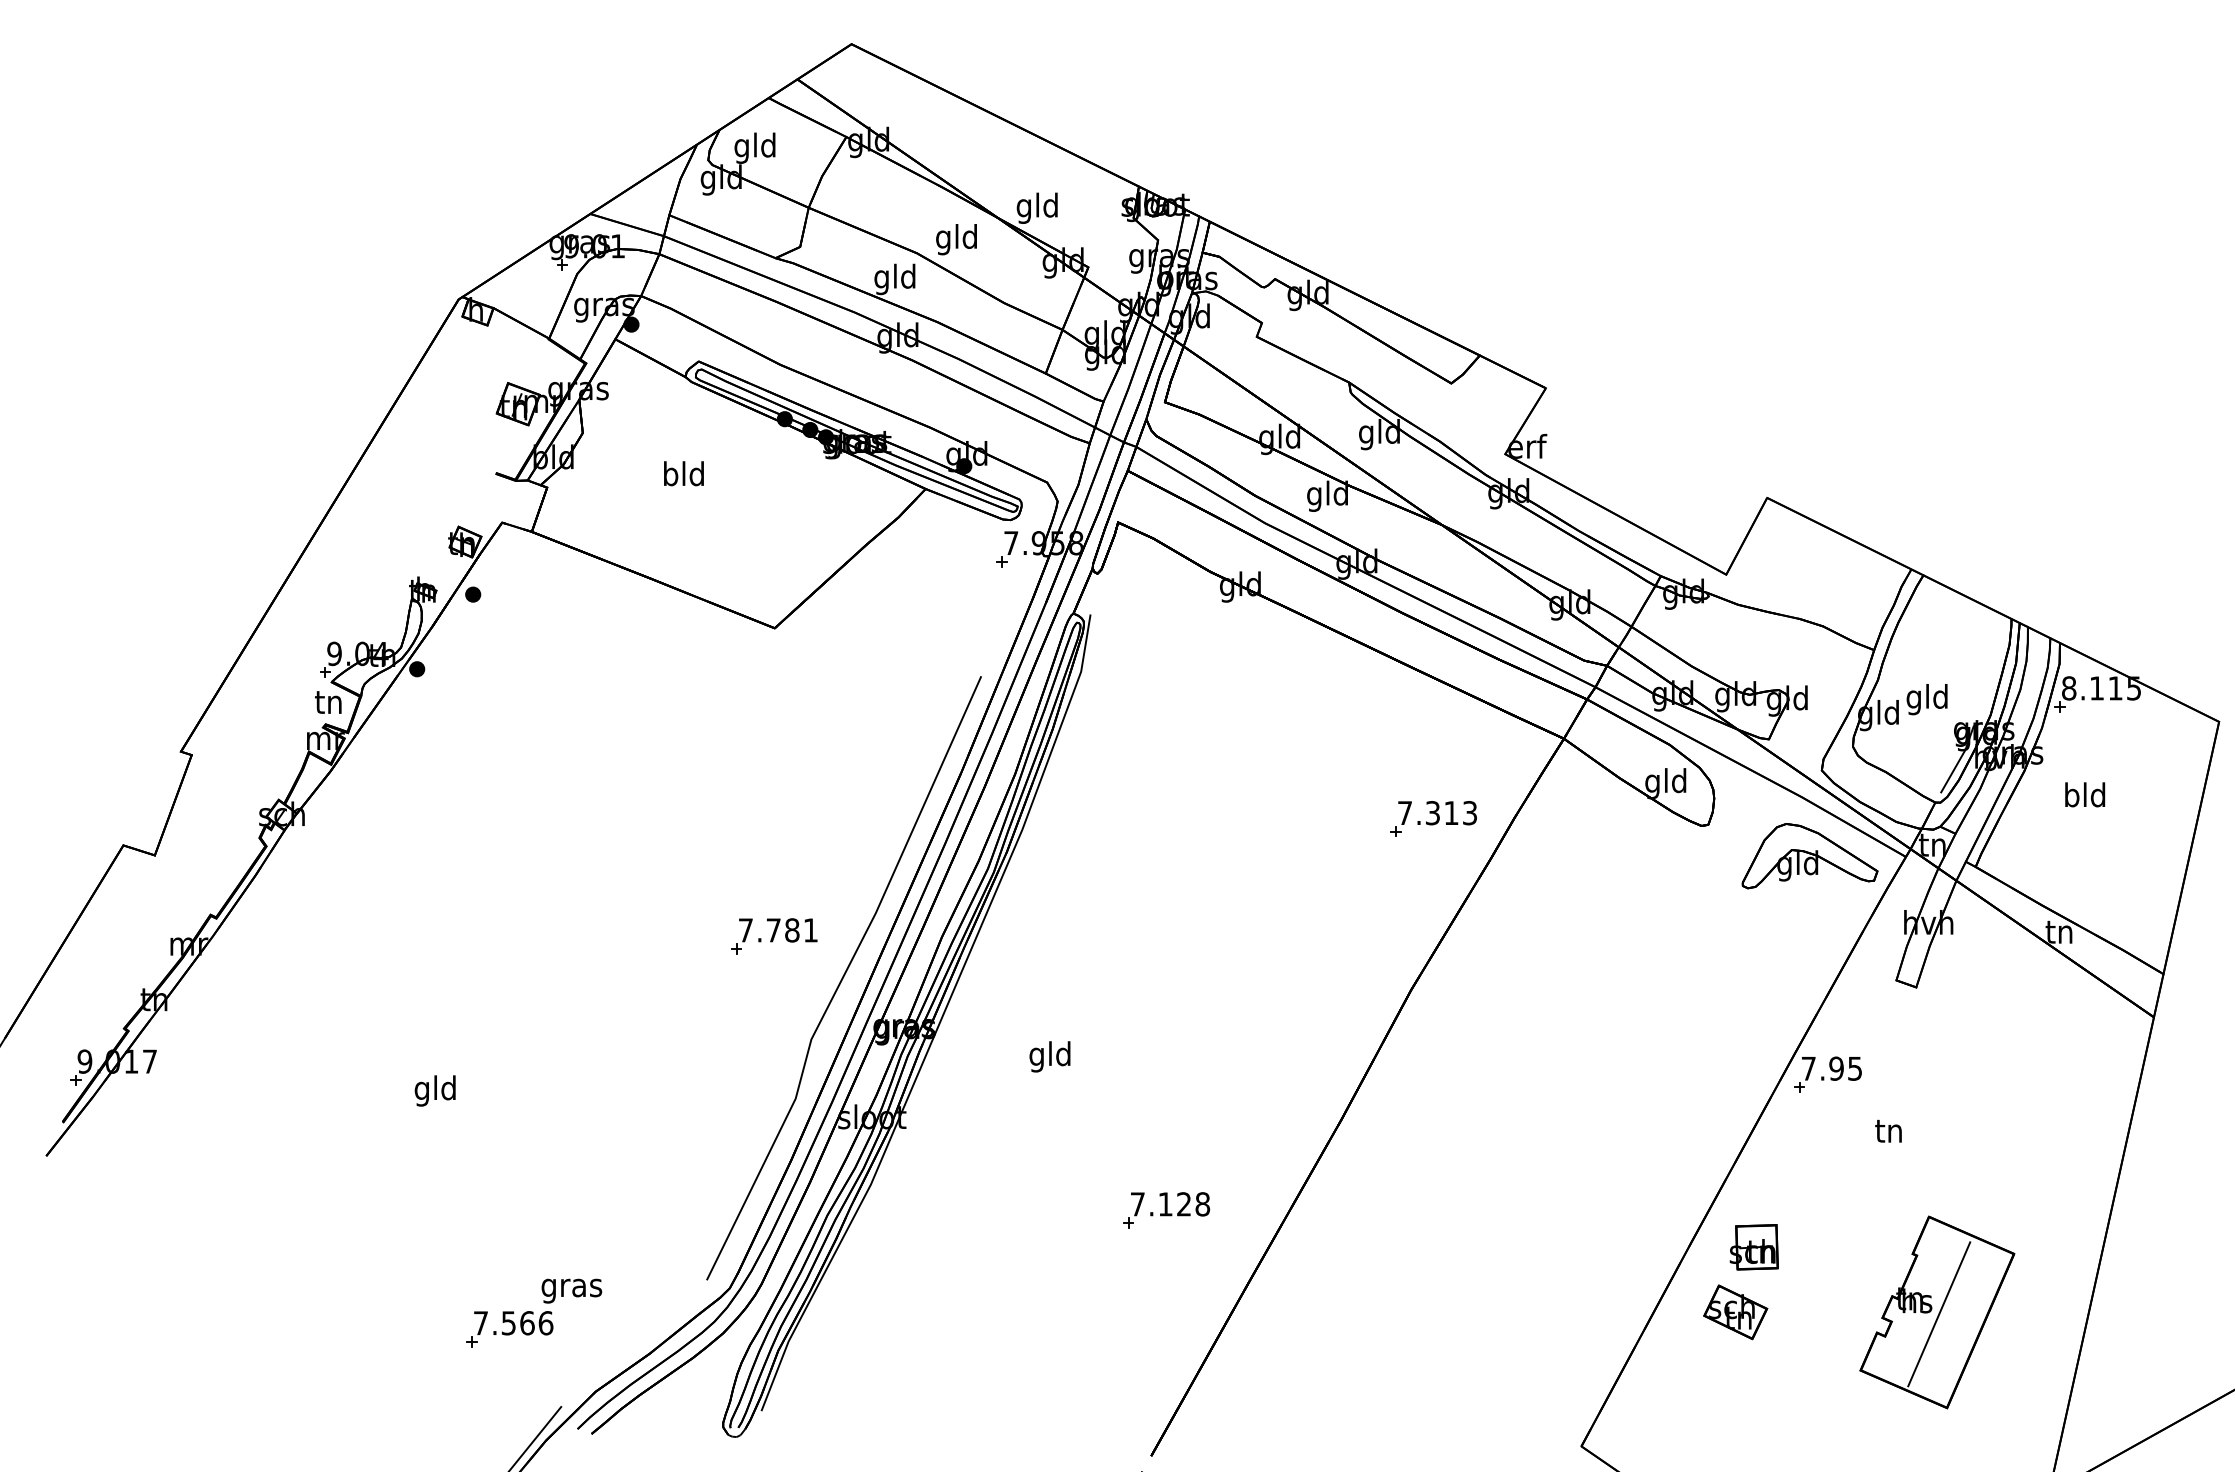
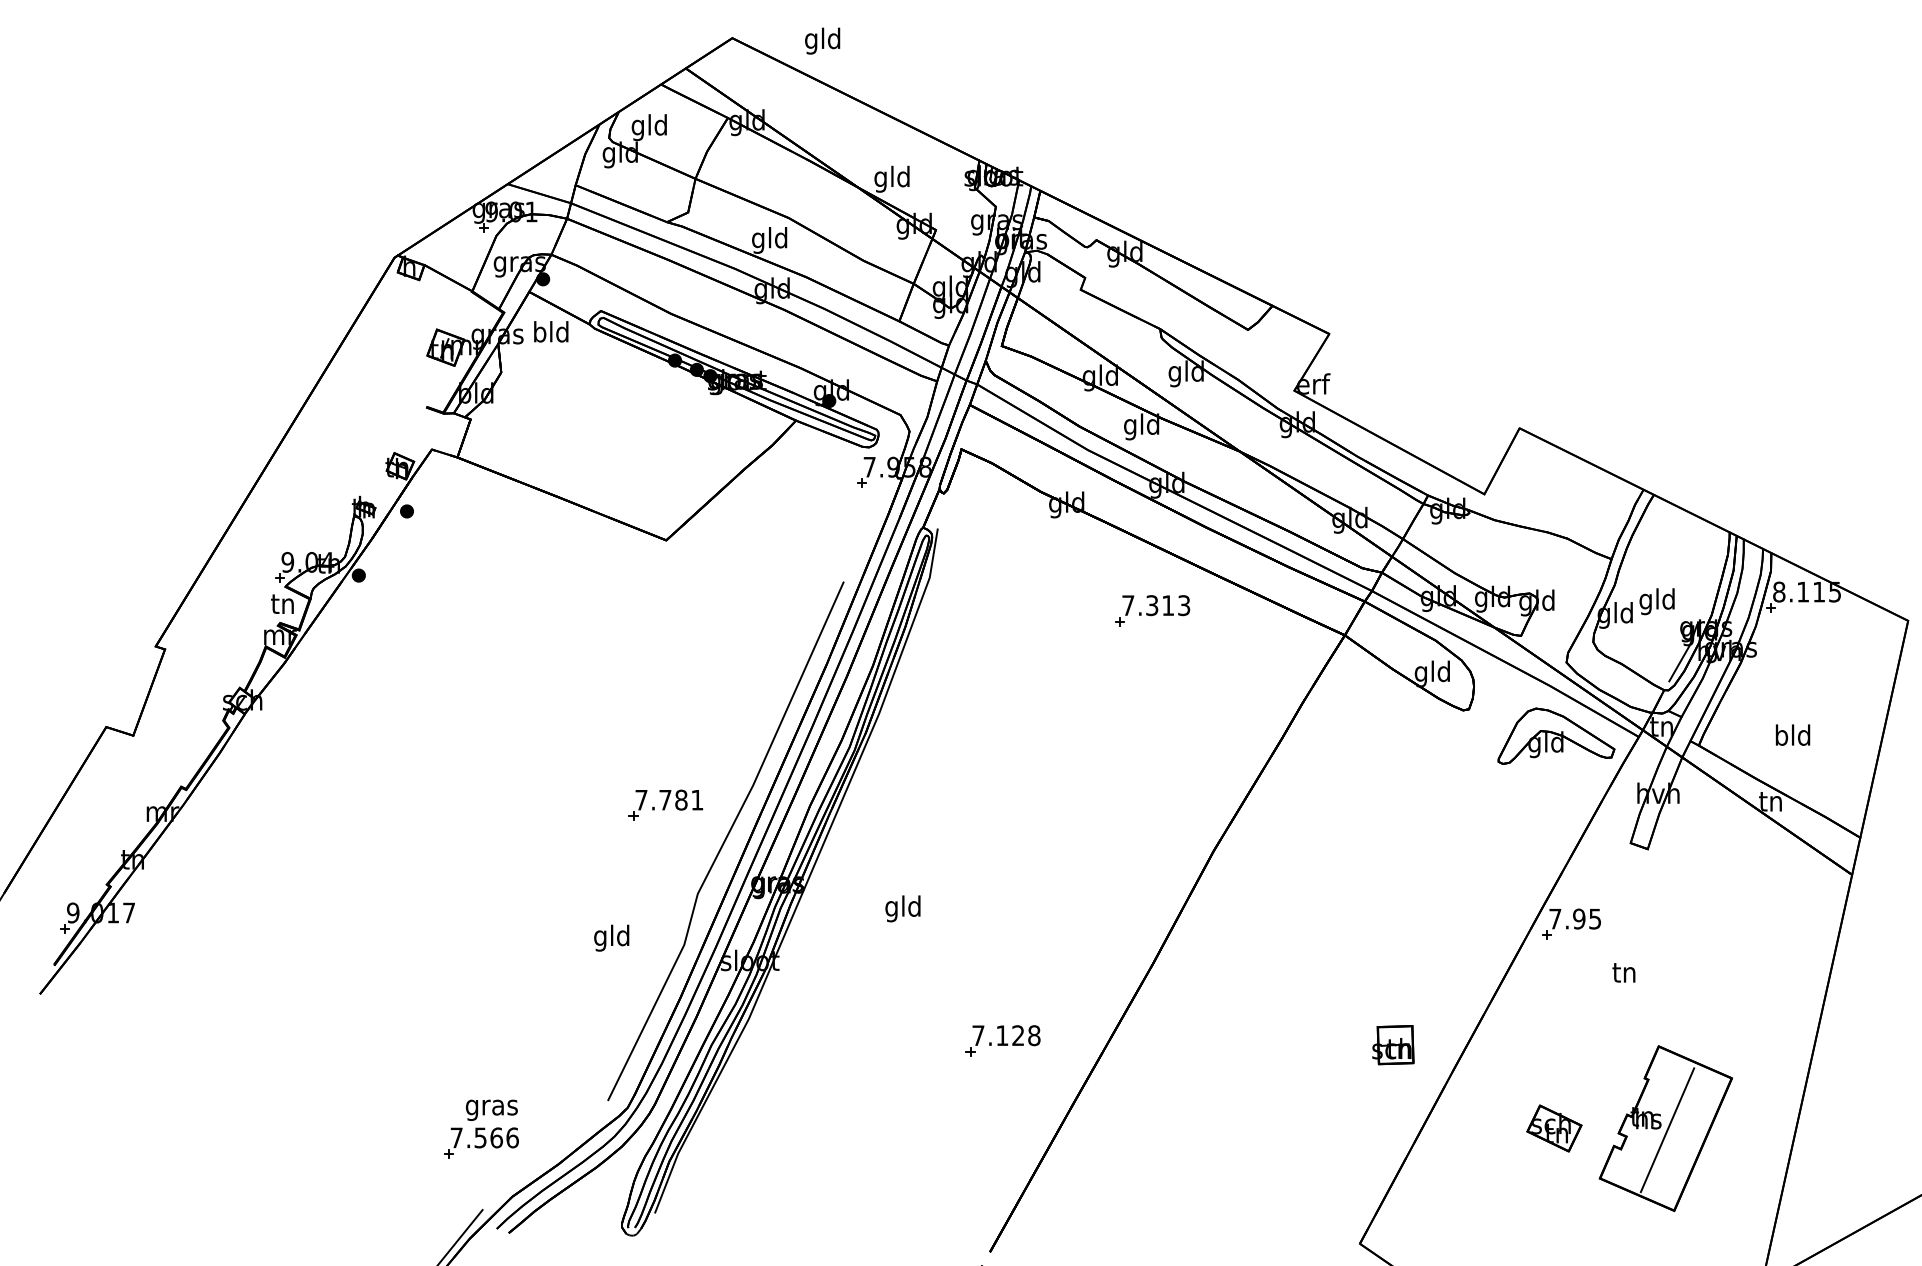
text: (956, 239) -> (822, 41), moved
text: (683, 473) -> (550, 331), moved
text: (2085, 794) -> (1793, 734), moved
part: (1433, 818) -> (1152, 610), moved
text: (434, 1090) -> (611, 937), moved
part: (1753, 1247) -> (1392, 1045), moved
part: (1735, 1312) -> (1554, 1128), moved
part: (509, 1329) -> (481, 1143), moved

